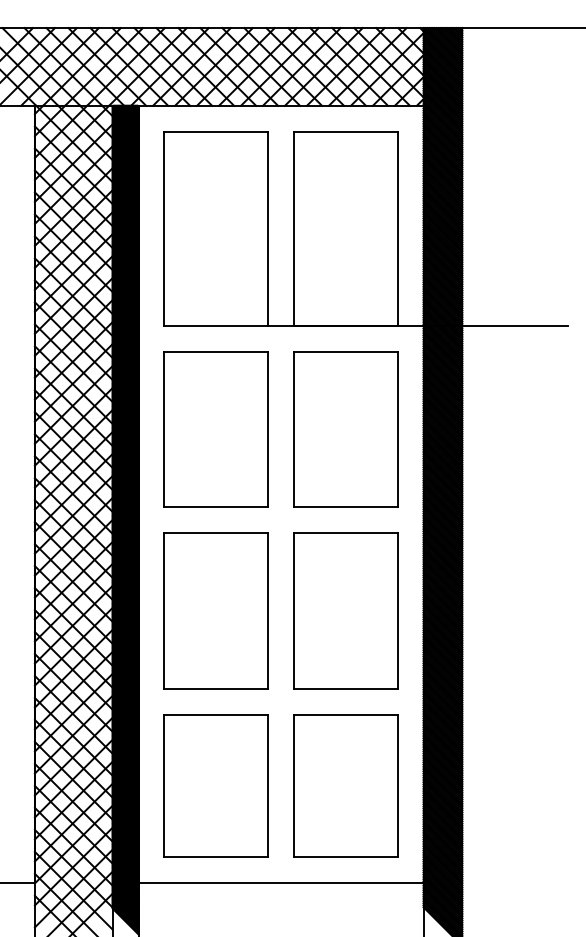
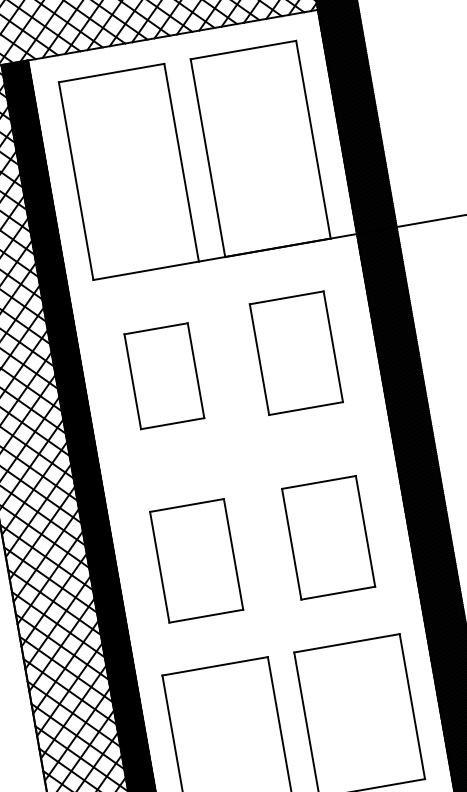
part: (215, 429) -> (163, 376), size x0.6
part: (345, 429) -> (296, 353), size x0.7
part: (215, 610) -> (195, 560), size x0.7
part: (345, 610) -> (328, 537), size x0.7

